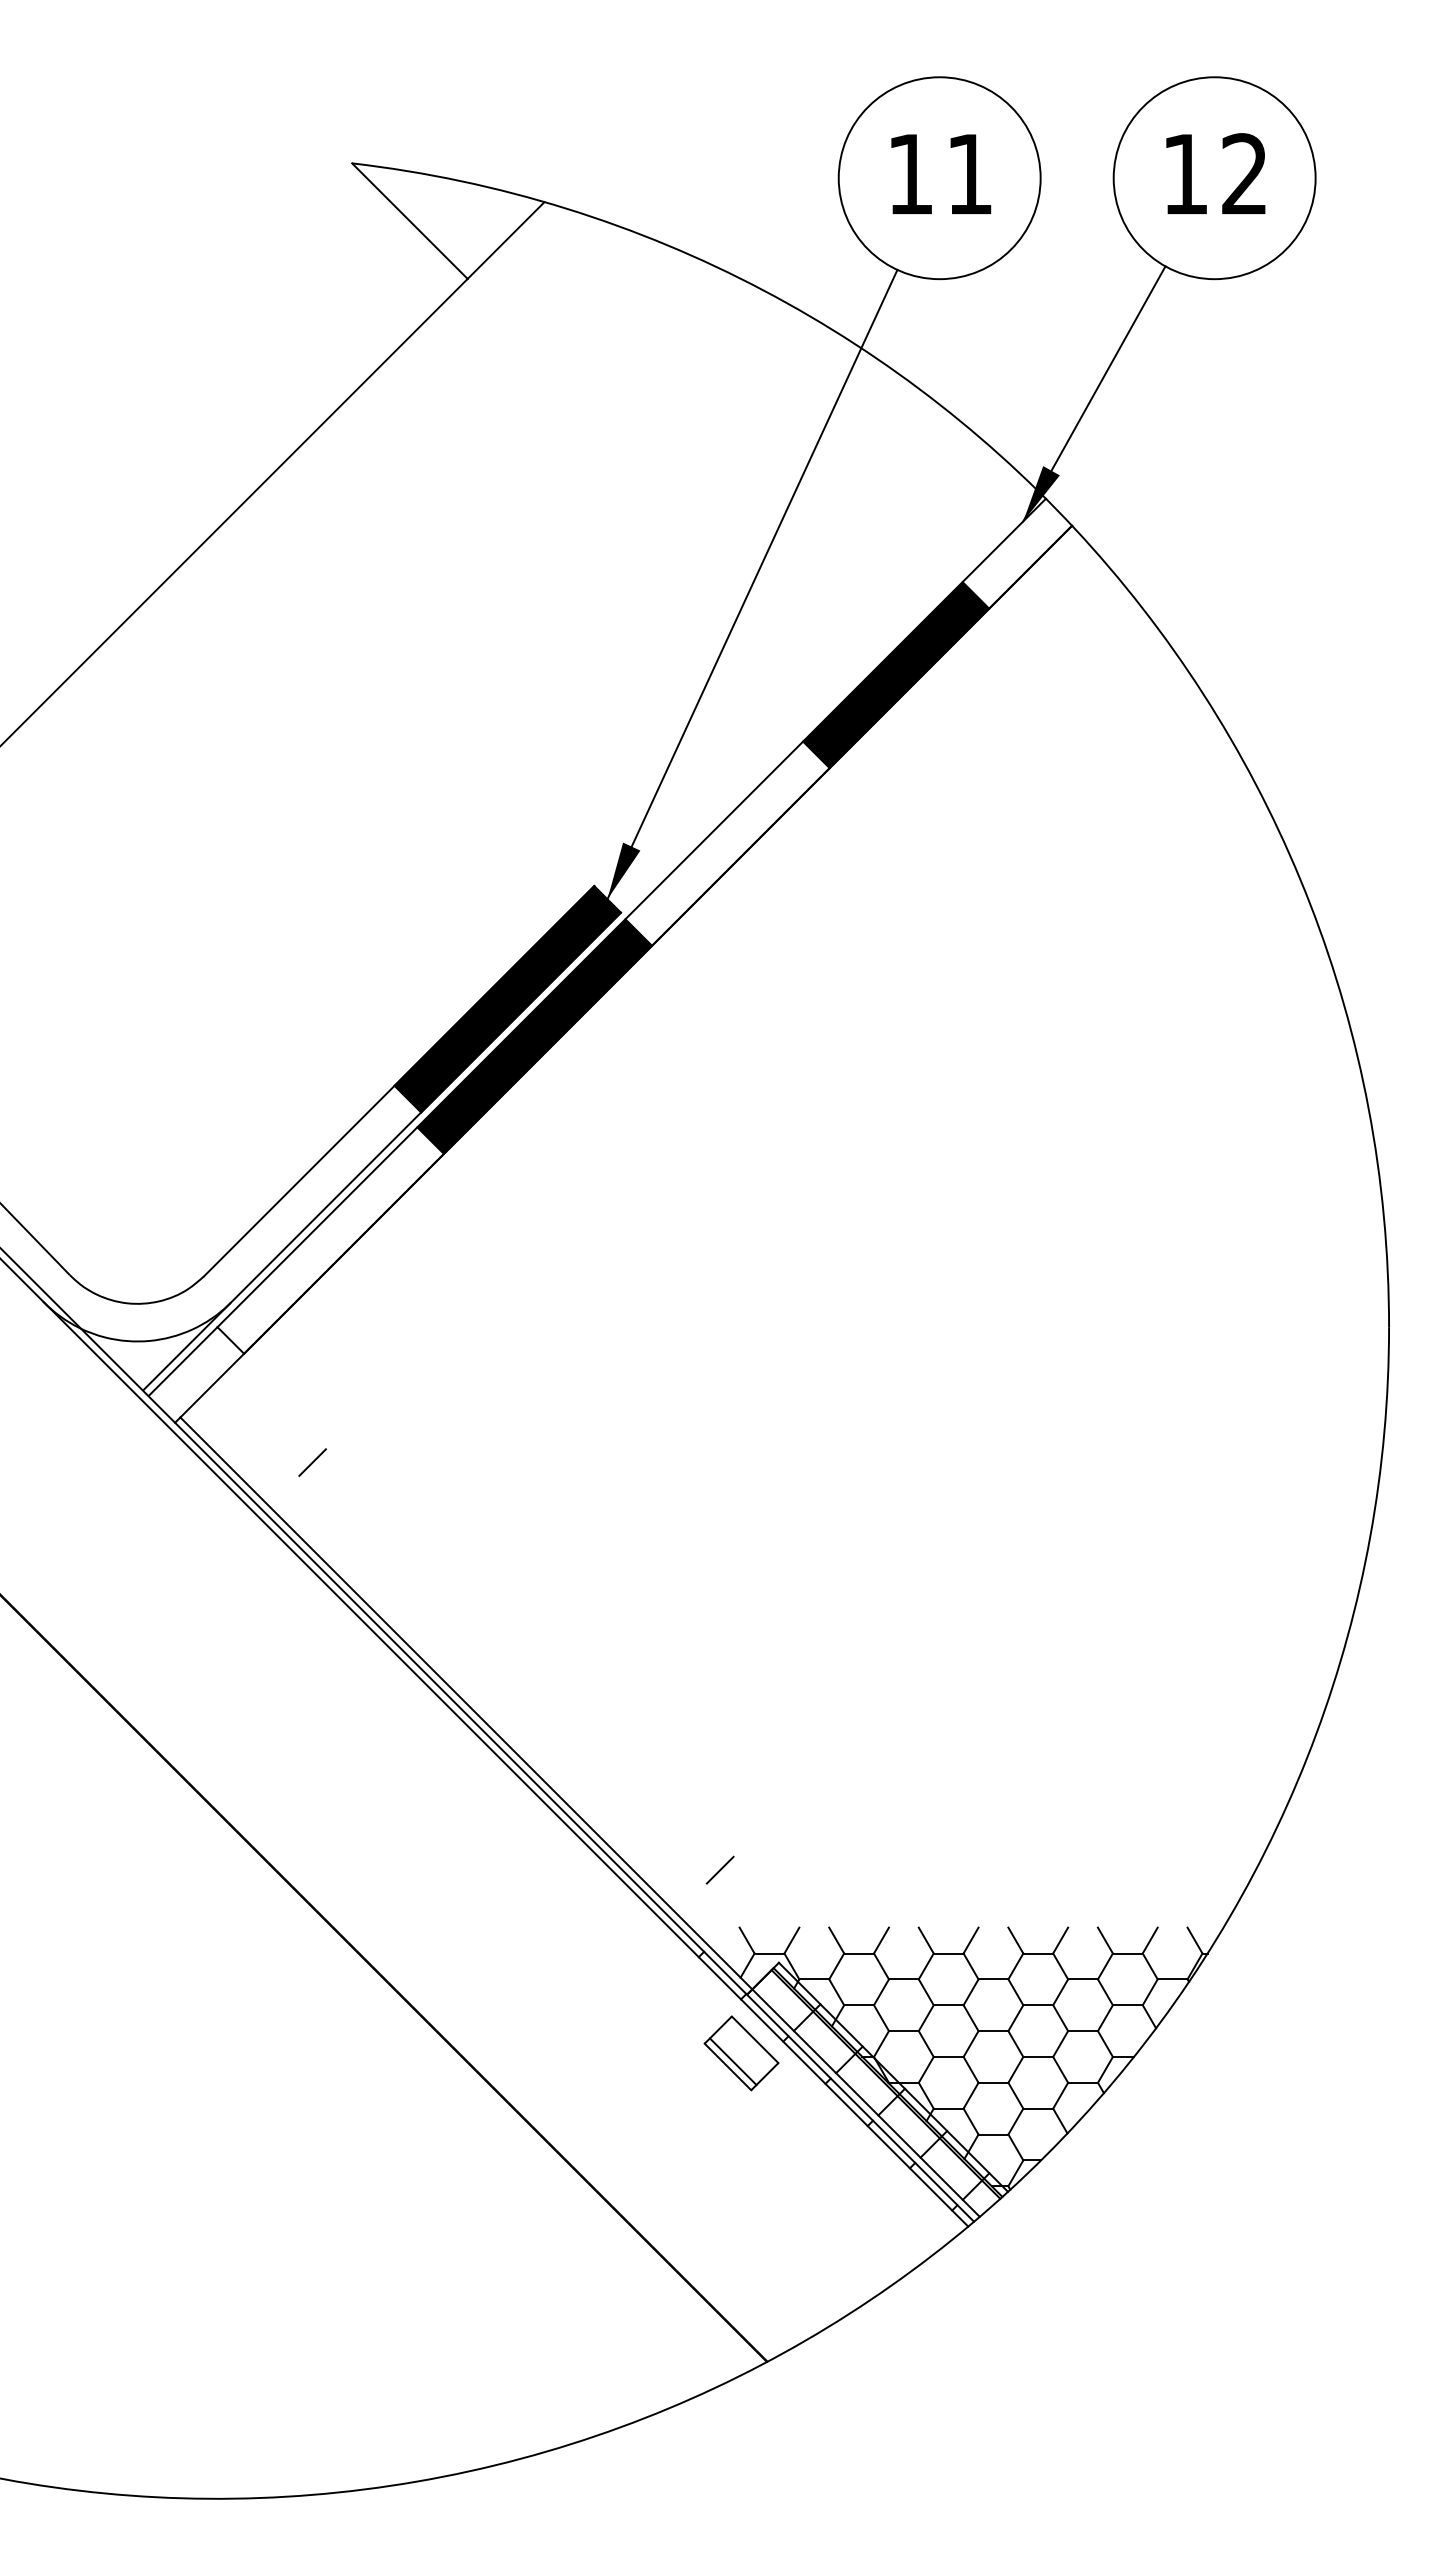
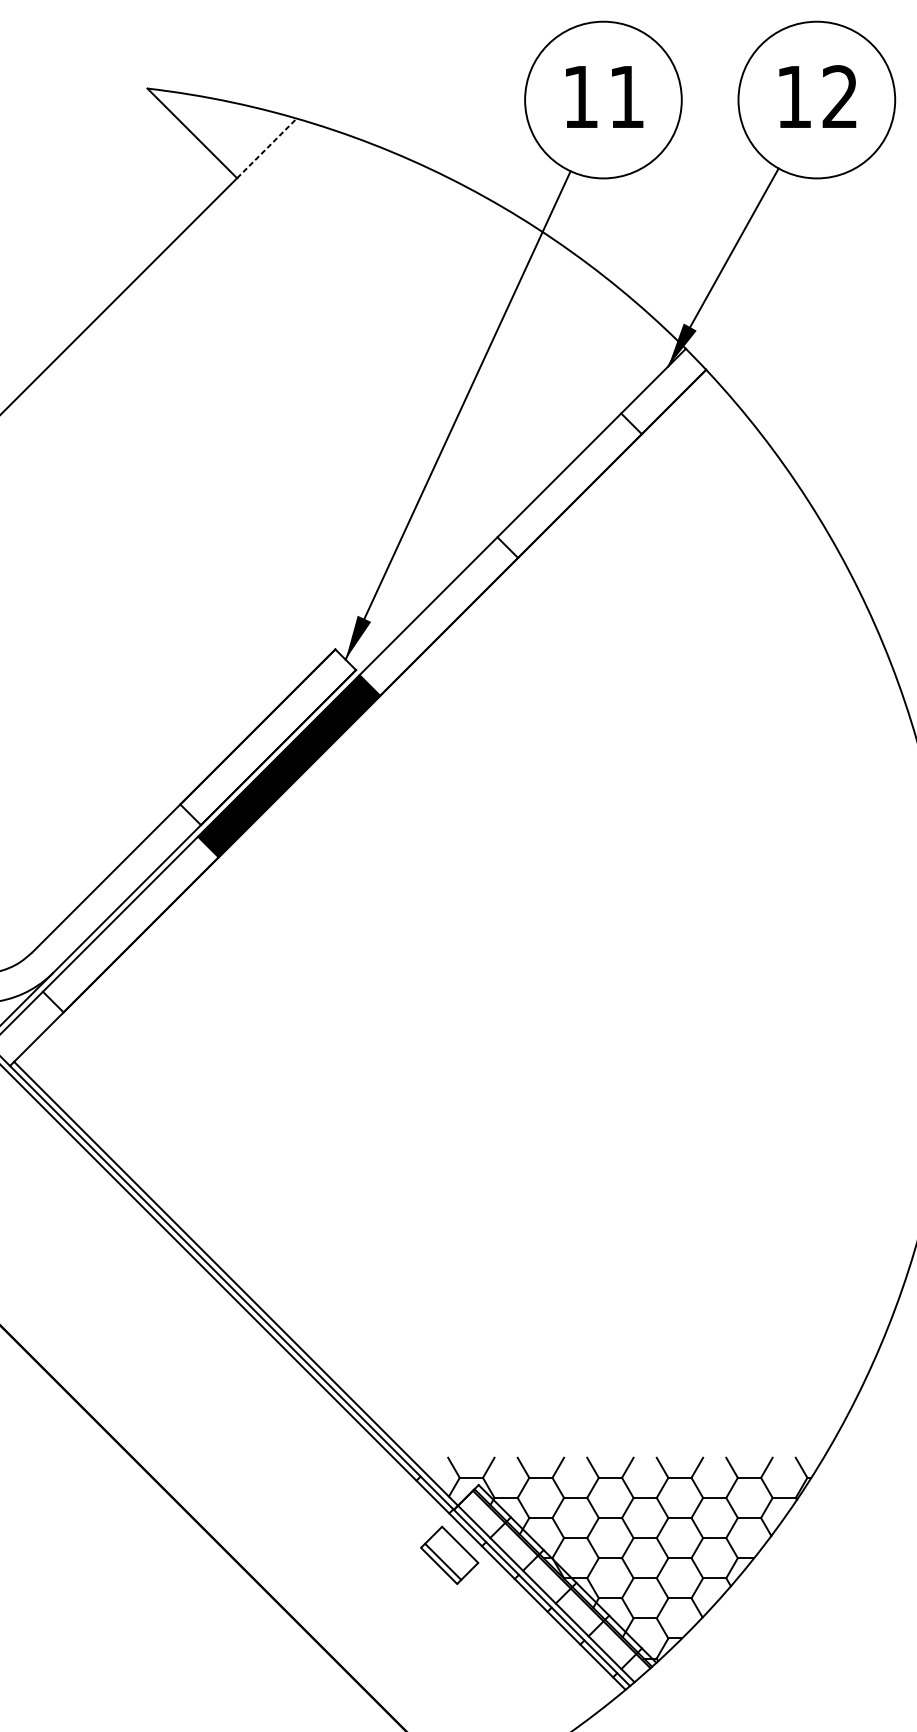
line: (506, 240) -> (267, 148), solid -> dashed
fill: (896, 675) -> (569, 486), removed
fill: (507, 999) -> (268, 737), removed
line: (312, 1462) -> (116, 1096), removed
line: (719, 1869) -> (432, 1412), removed

